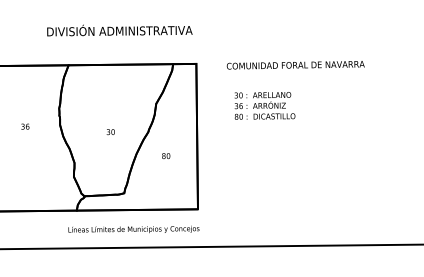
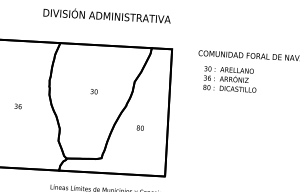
text: (264, 105) -> (229, 79), moved
text: (25, 126) -> (18, 106), moved
text: (110, 132) -> (93, 92), moved

